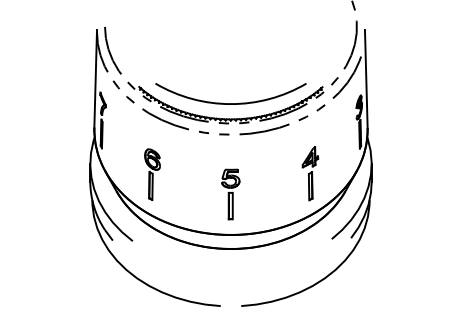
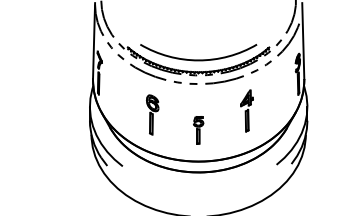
part: (310, 173) -> (246, 110), moved
part: (152, 174) -> (152, 114), moved
part: (230, 194) -> (198, 130), size x0.7

